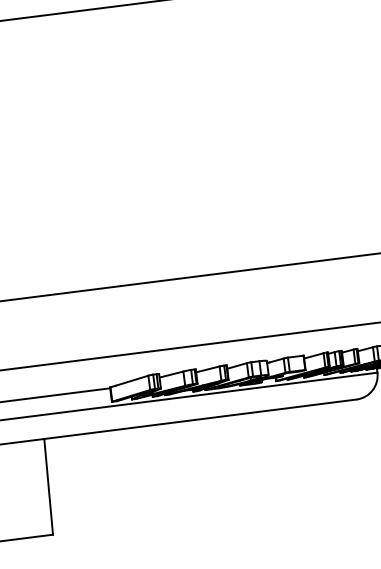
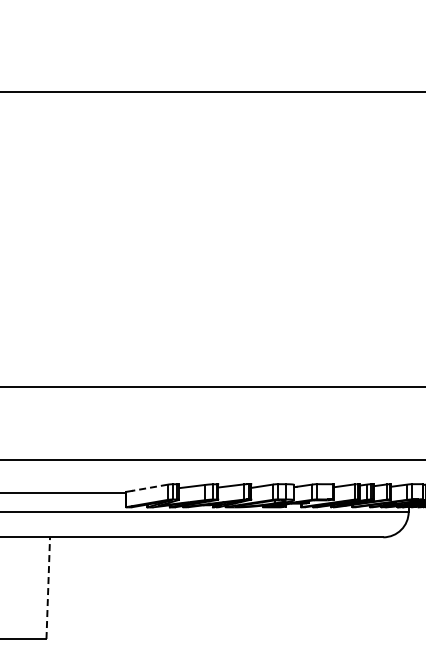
line: (131, 380) -> (149, 487), solid -> dashed
line: (48, 487) -> (48, 588), solid -> dashed

